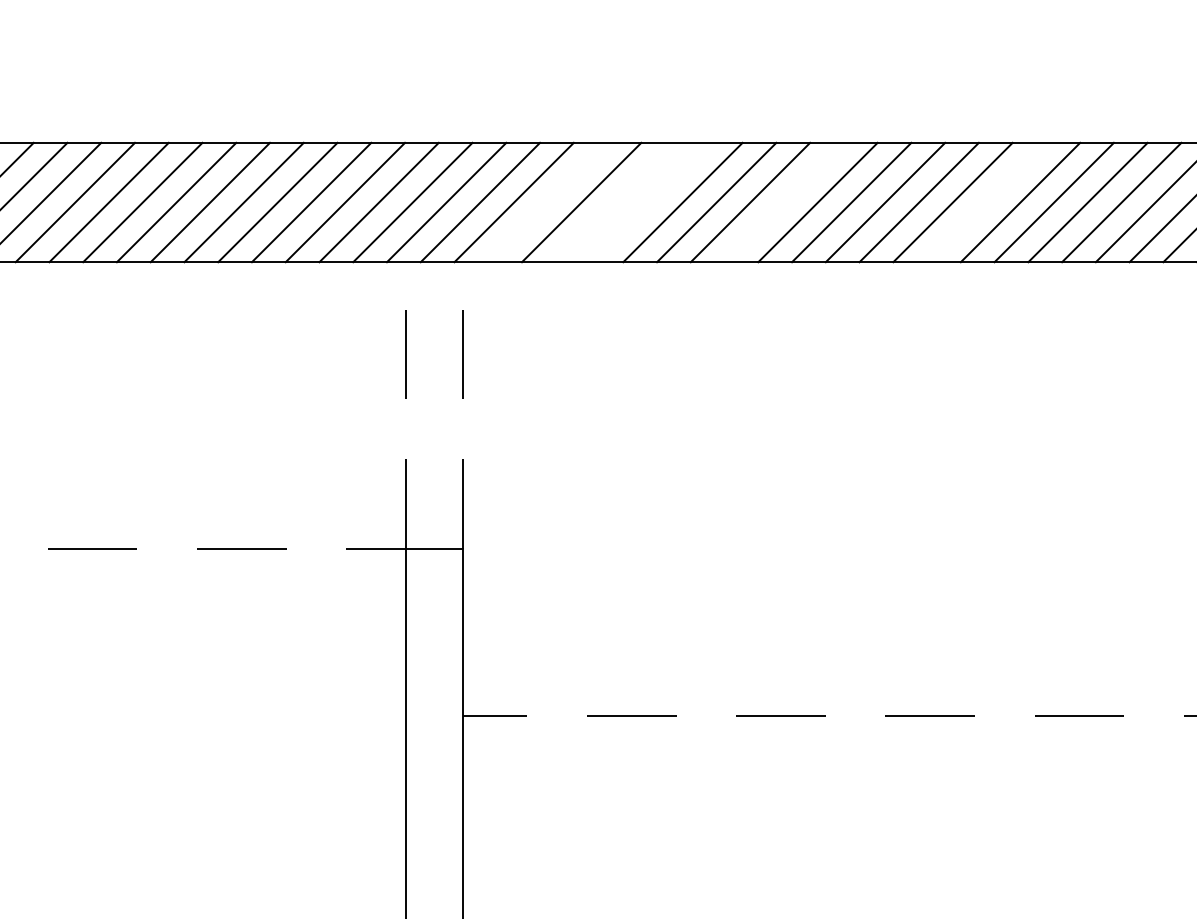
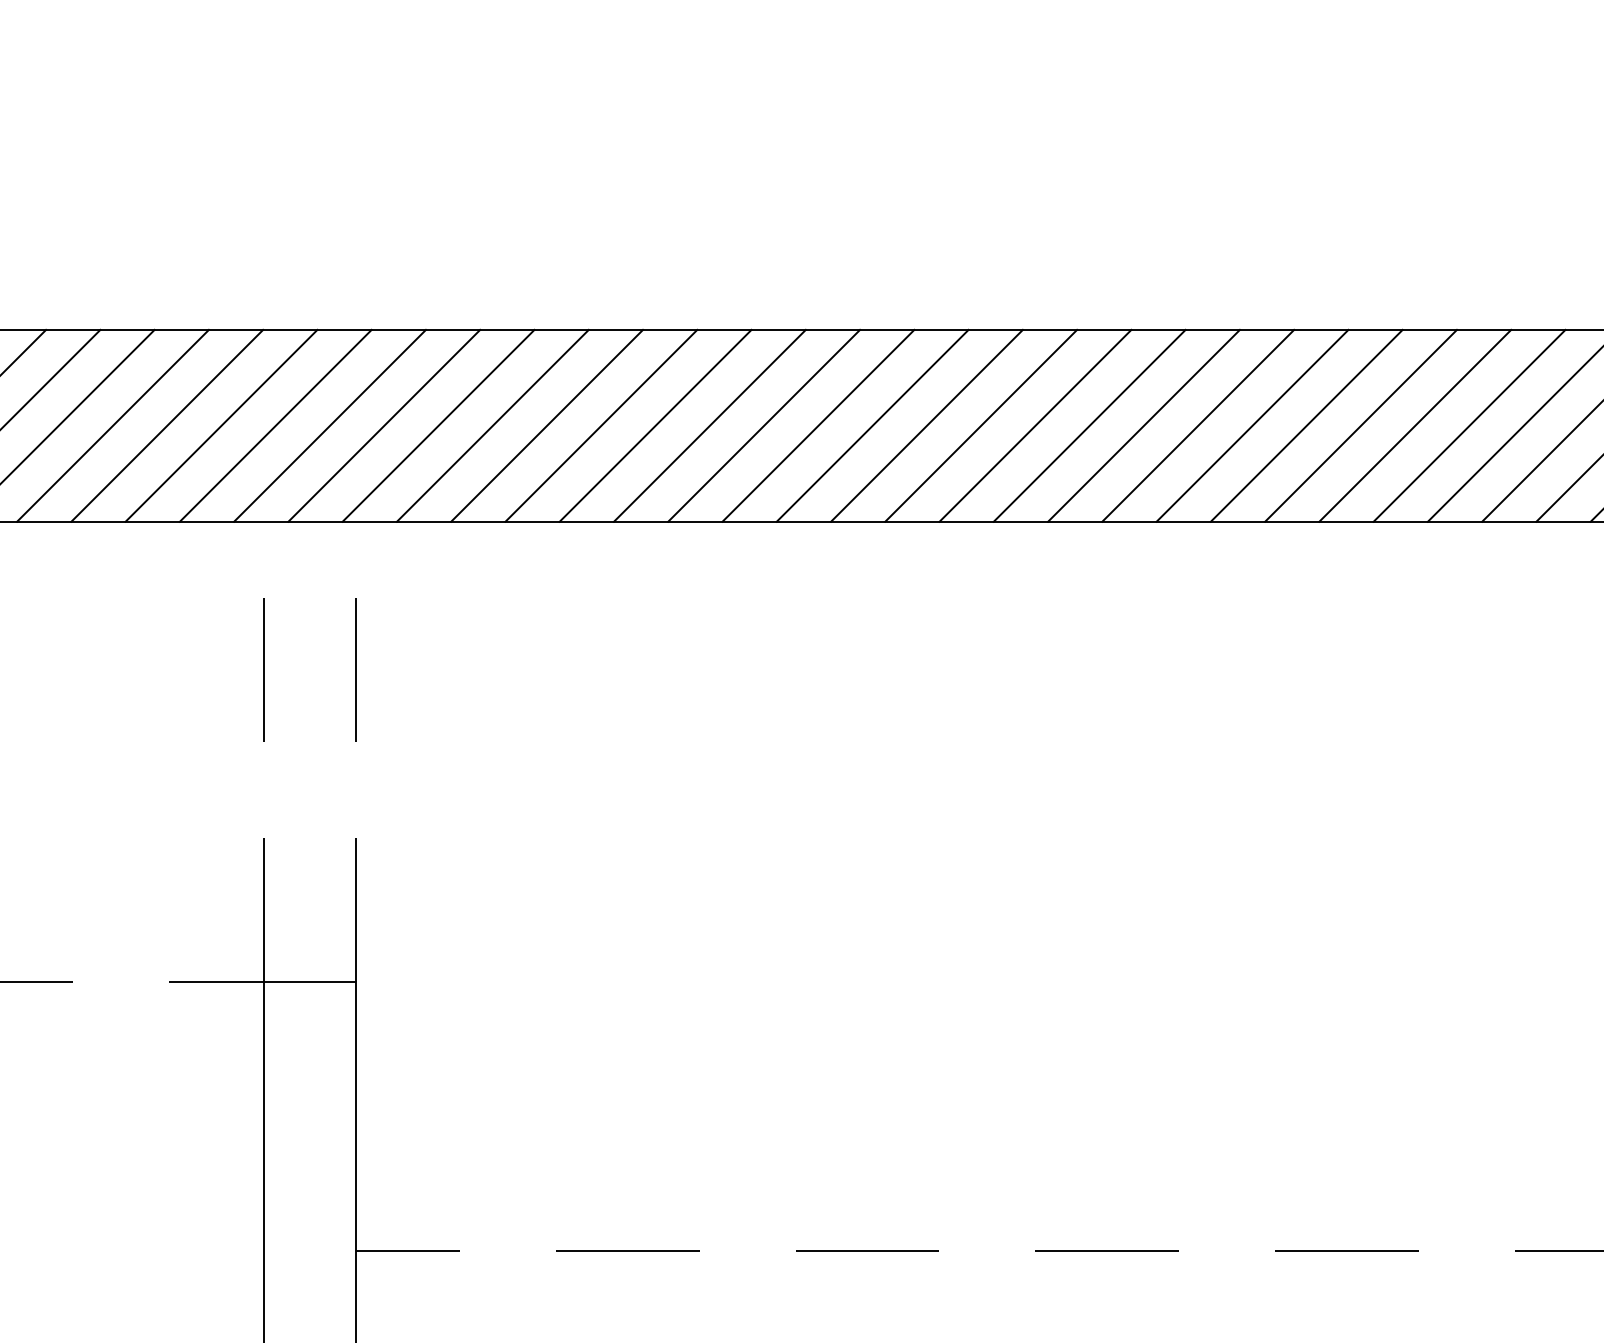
line: (547, 202) -> (492, 425), added
line: (615, 202) -> (601, 425), added
line: (648, 202) -> (654, 425), added
line: (783, 202) -> (871, 425), added
line: (986, 202) -> (1197, 425), added

